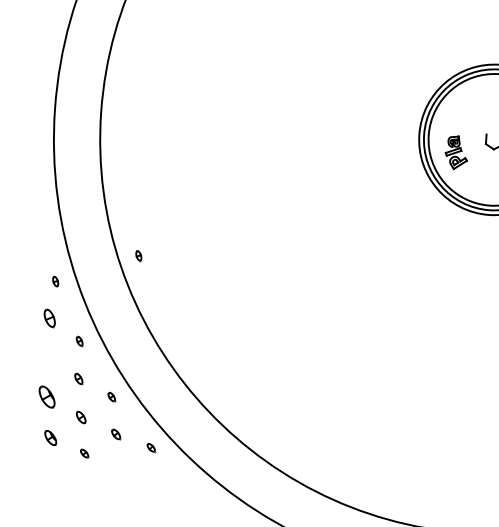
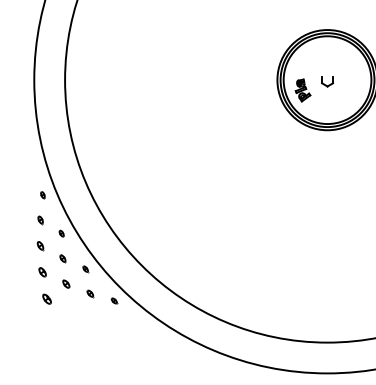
part: (138, 256) -> (96, 174), removed
part: (49, 319) -> (40, 220), size x0.62
part: (46, 358) -> (40, 246), added
part: (46, 397) -> (42, 272), size x0.62
part: (84, 452) -> (70, 307), removed

